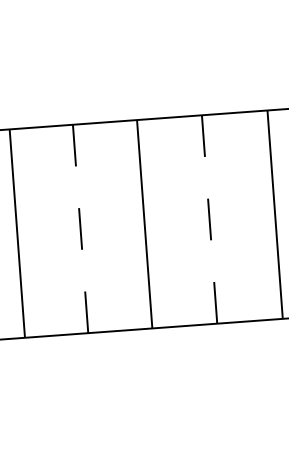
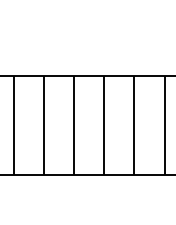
line: (210, 219) -> (134, 125), dashed -> solid
line: (80, 228) -> (73, 125), dashed -> solid

